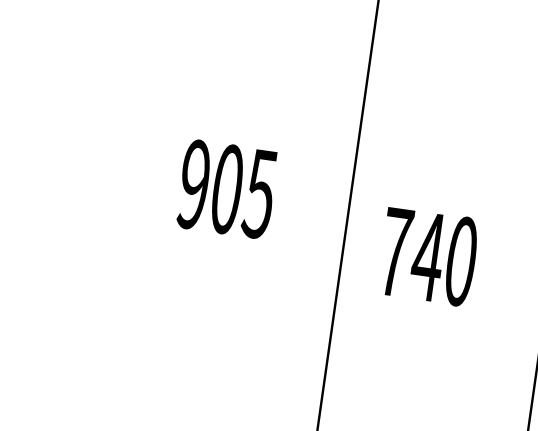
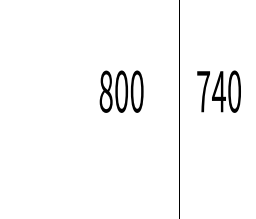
text: (227, 188) -> (121, 91), 905 -> 800
text: (427, 256) -> (218, 91), moved

